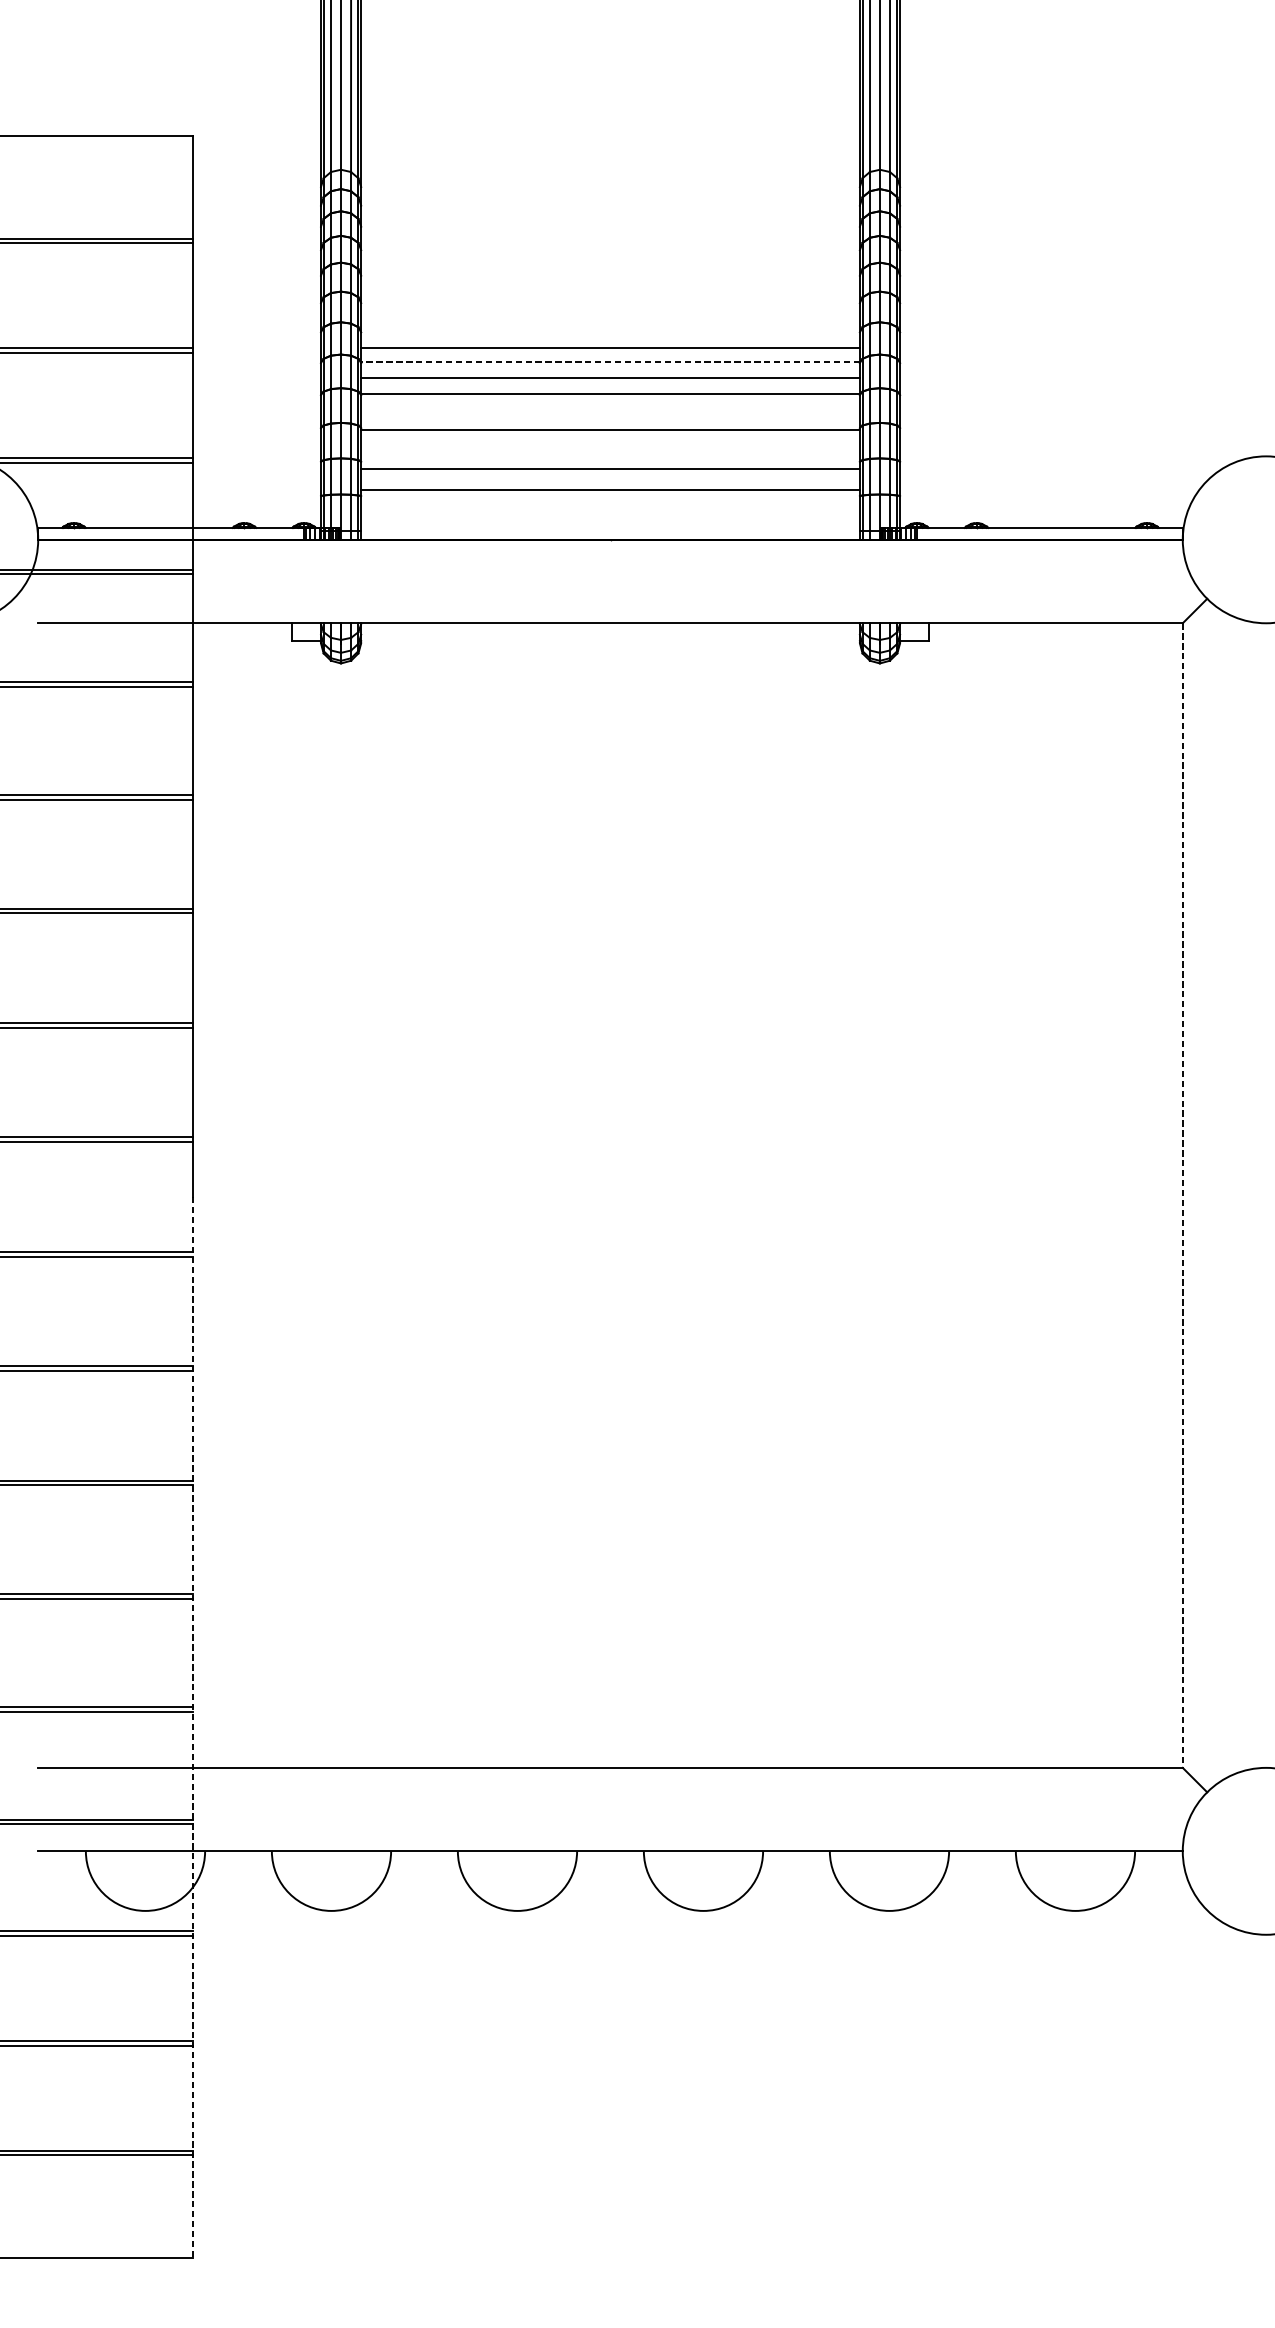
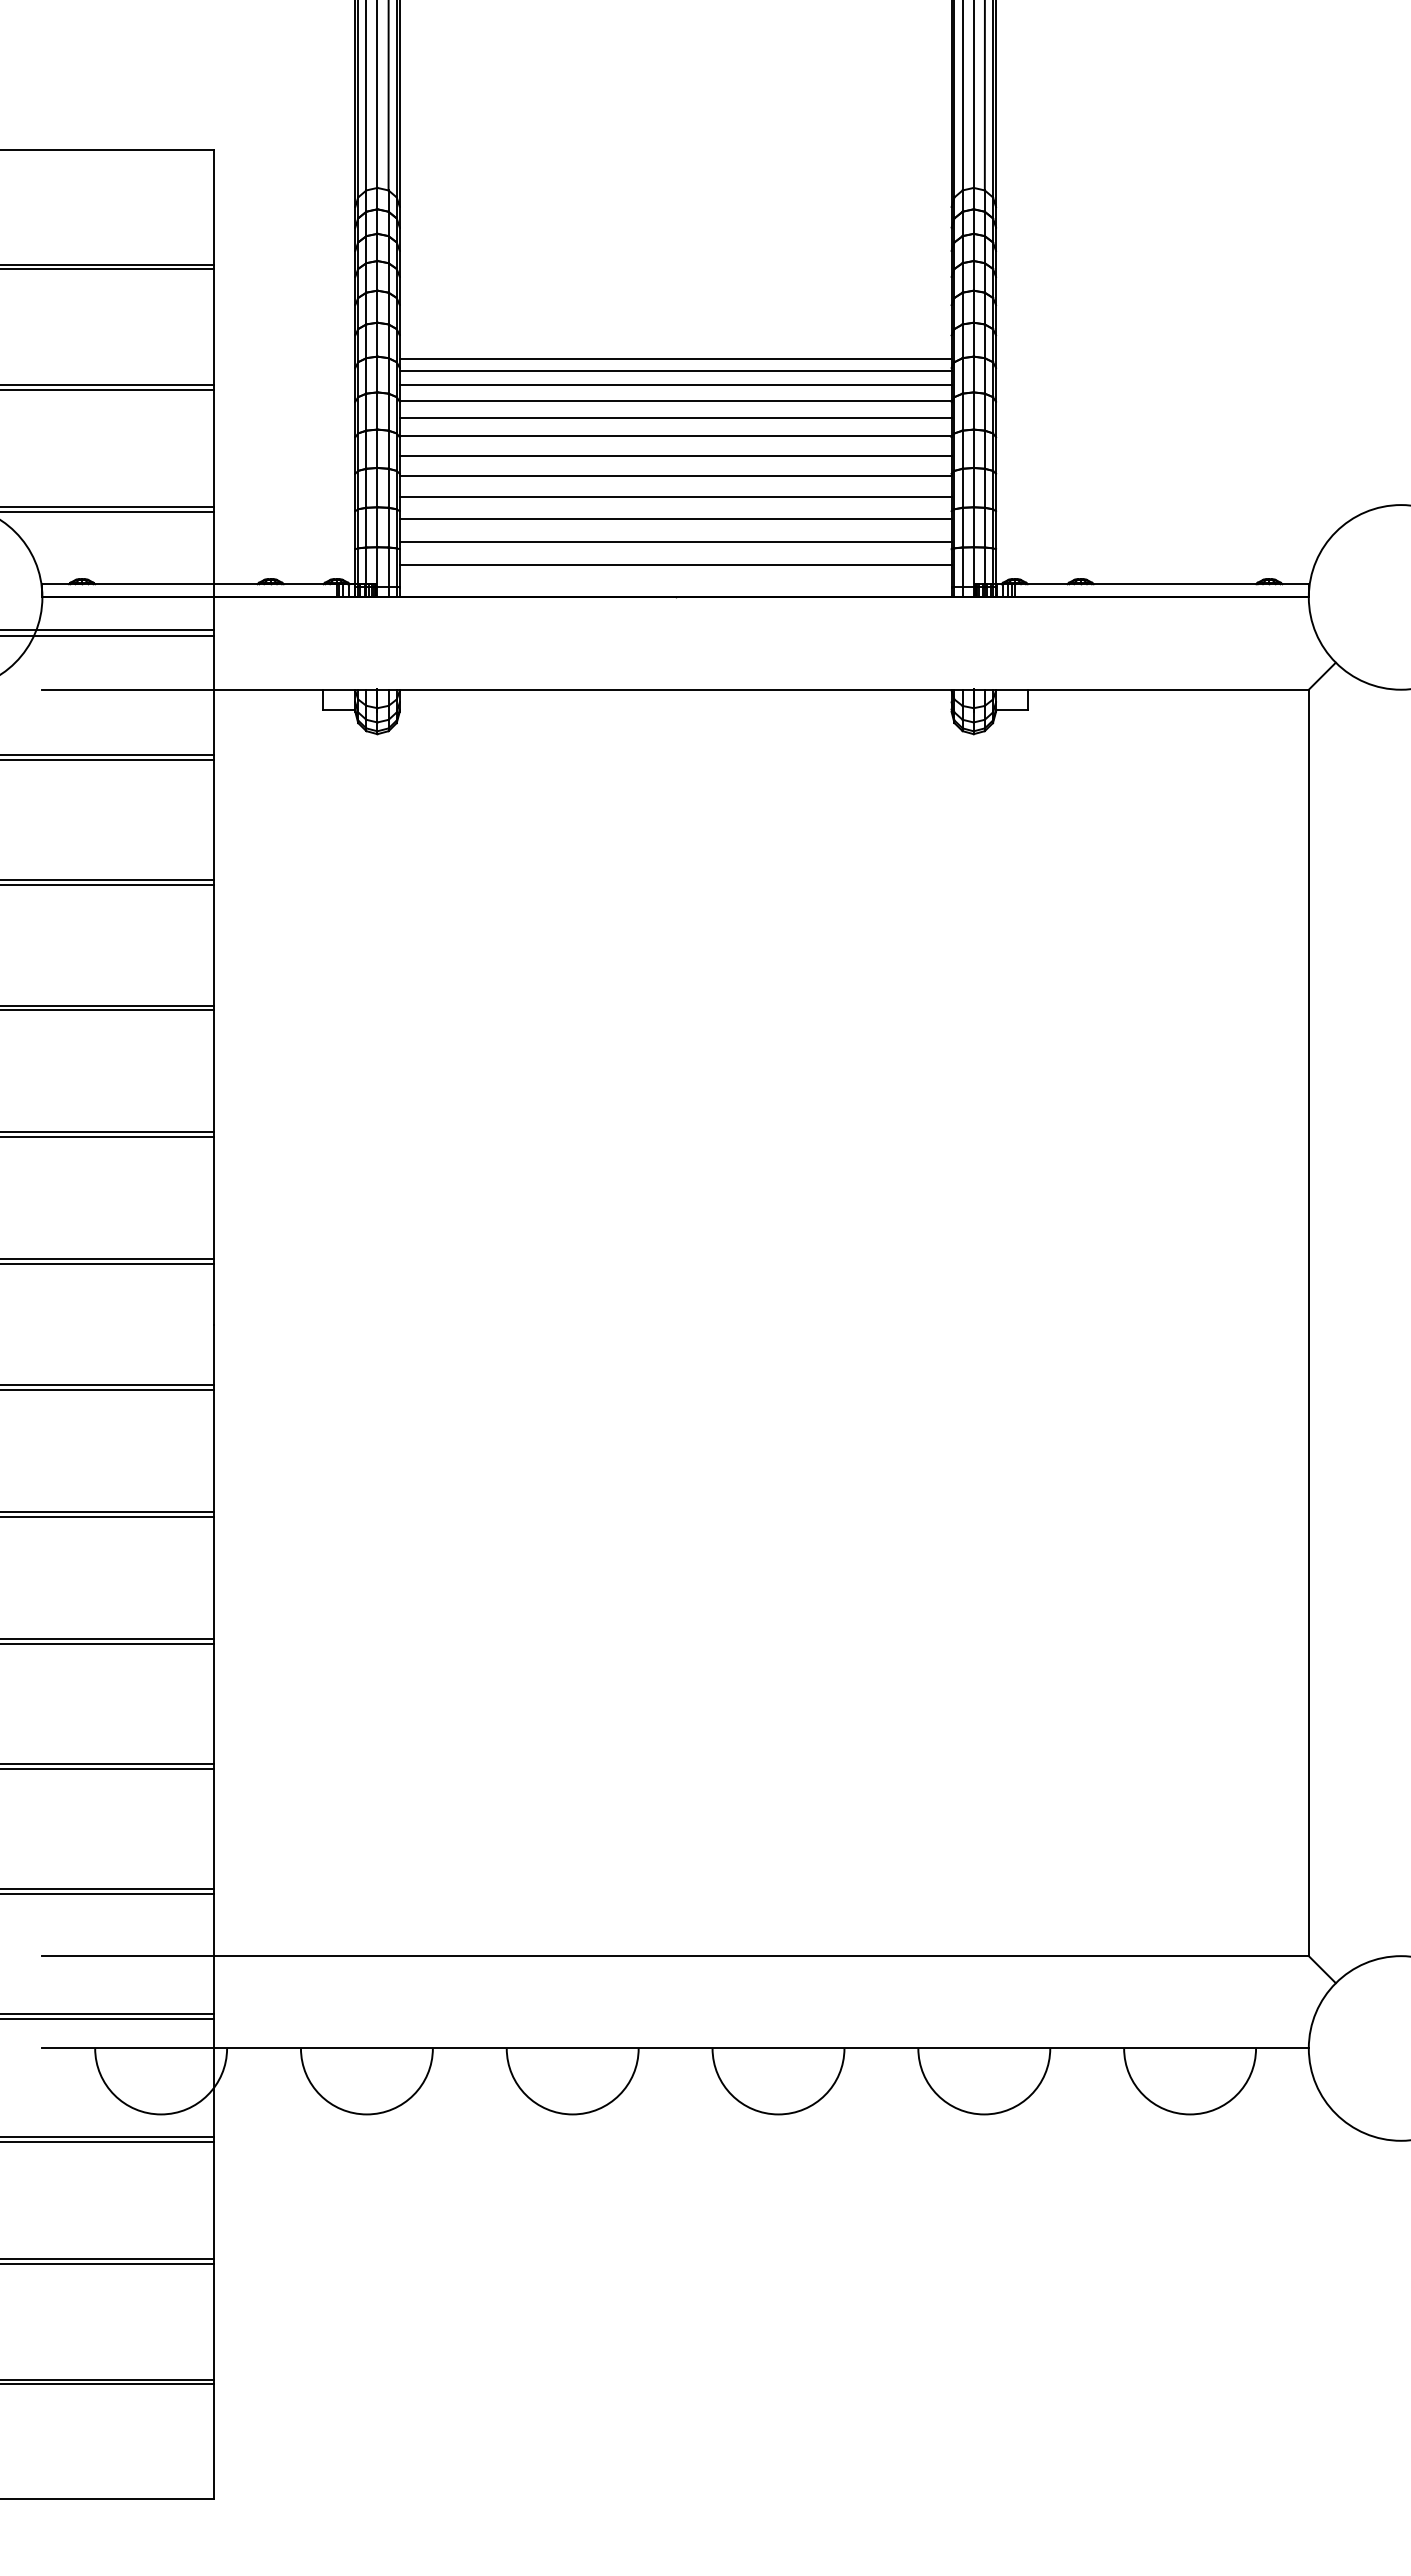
line: (610, 324) -> (675, 359), added
line: (610, 335) -> (675, 371), added
line: (610, 361) -> (675, 400), dashed -> solid
line: (610, 411) -> (675, 455), added
line: (610, 449) -> (675, 497), added
line: (610, 510) -> (675, 564), added
line: (1182, 1196) -> (1308, 1323), dashed -> solid
line: (192, 1728) -> (213, 1912), dashed -> solid

